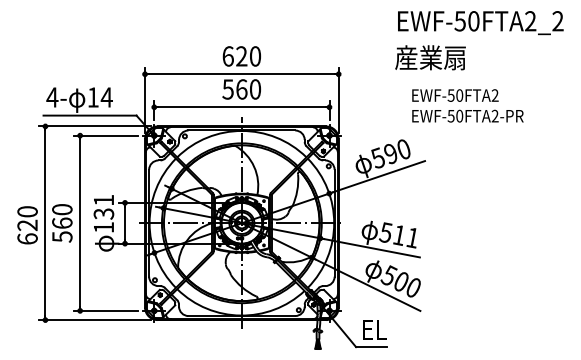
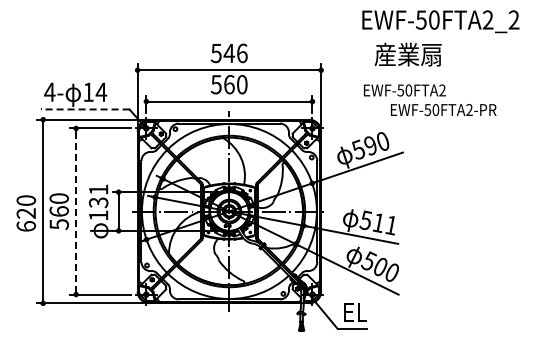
text: (480, 22) -> (440, 21), moved
text: (240, 56) -> (228, 53), 620 -> 546
text: (455, 95) -> (404, 90), moved
line: (90, 115) -> (85, 109), solid -> dashed
line: (80, 224) -> (76, 212), solid -> dashed

